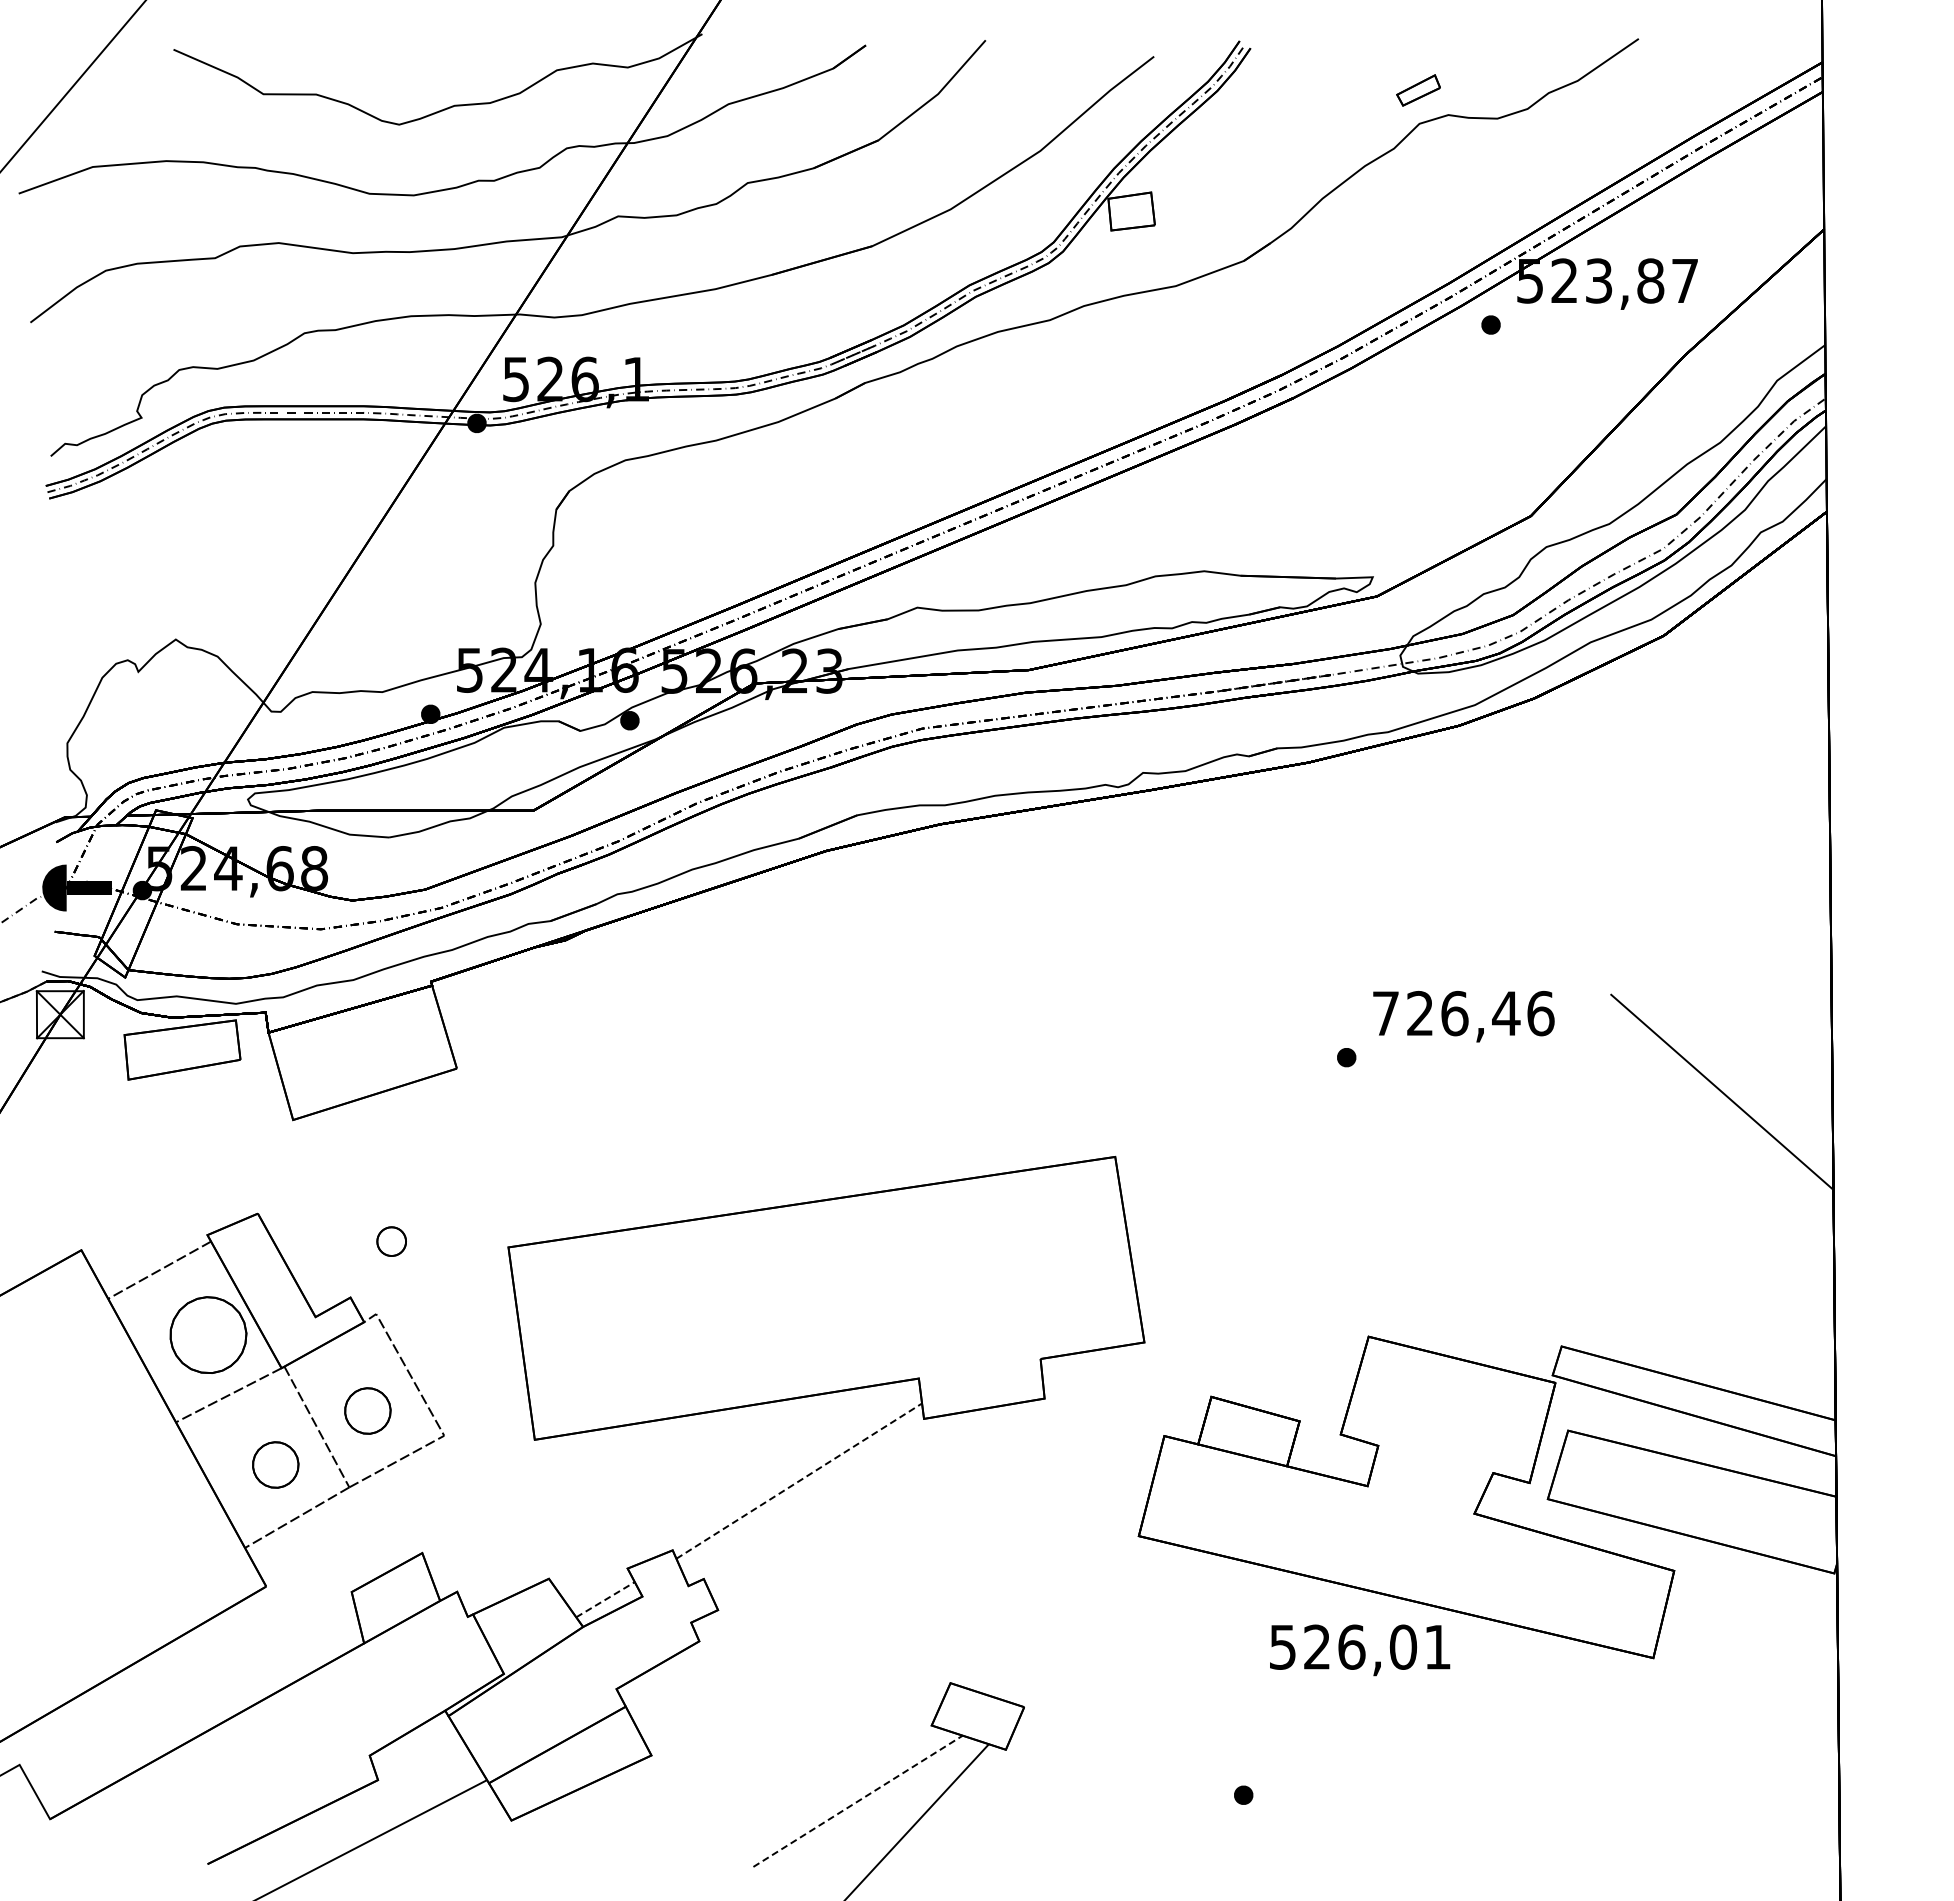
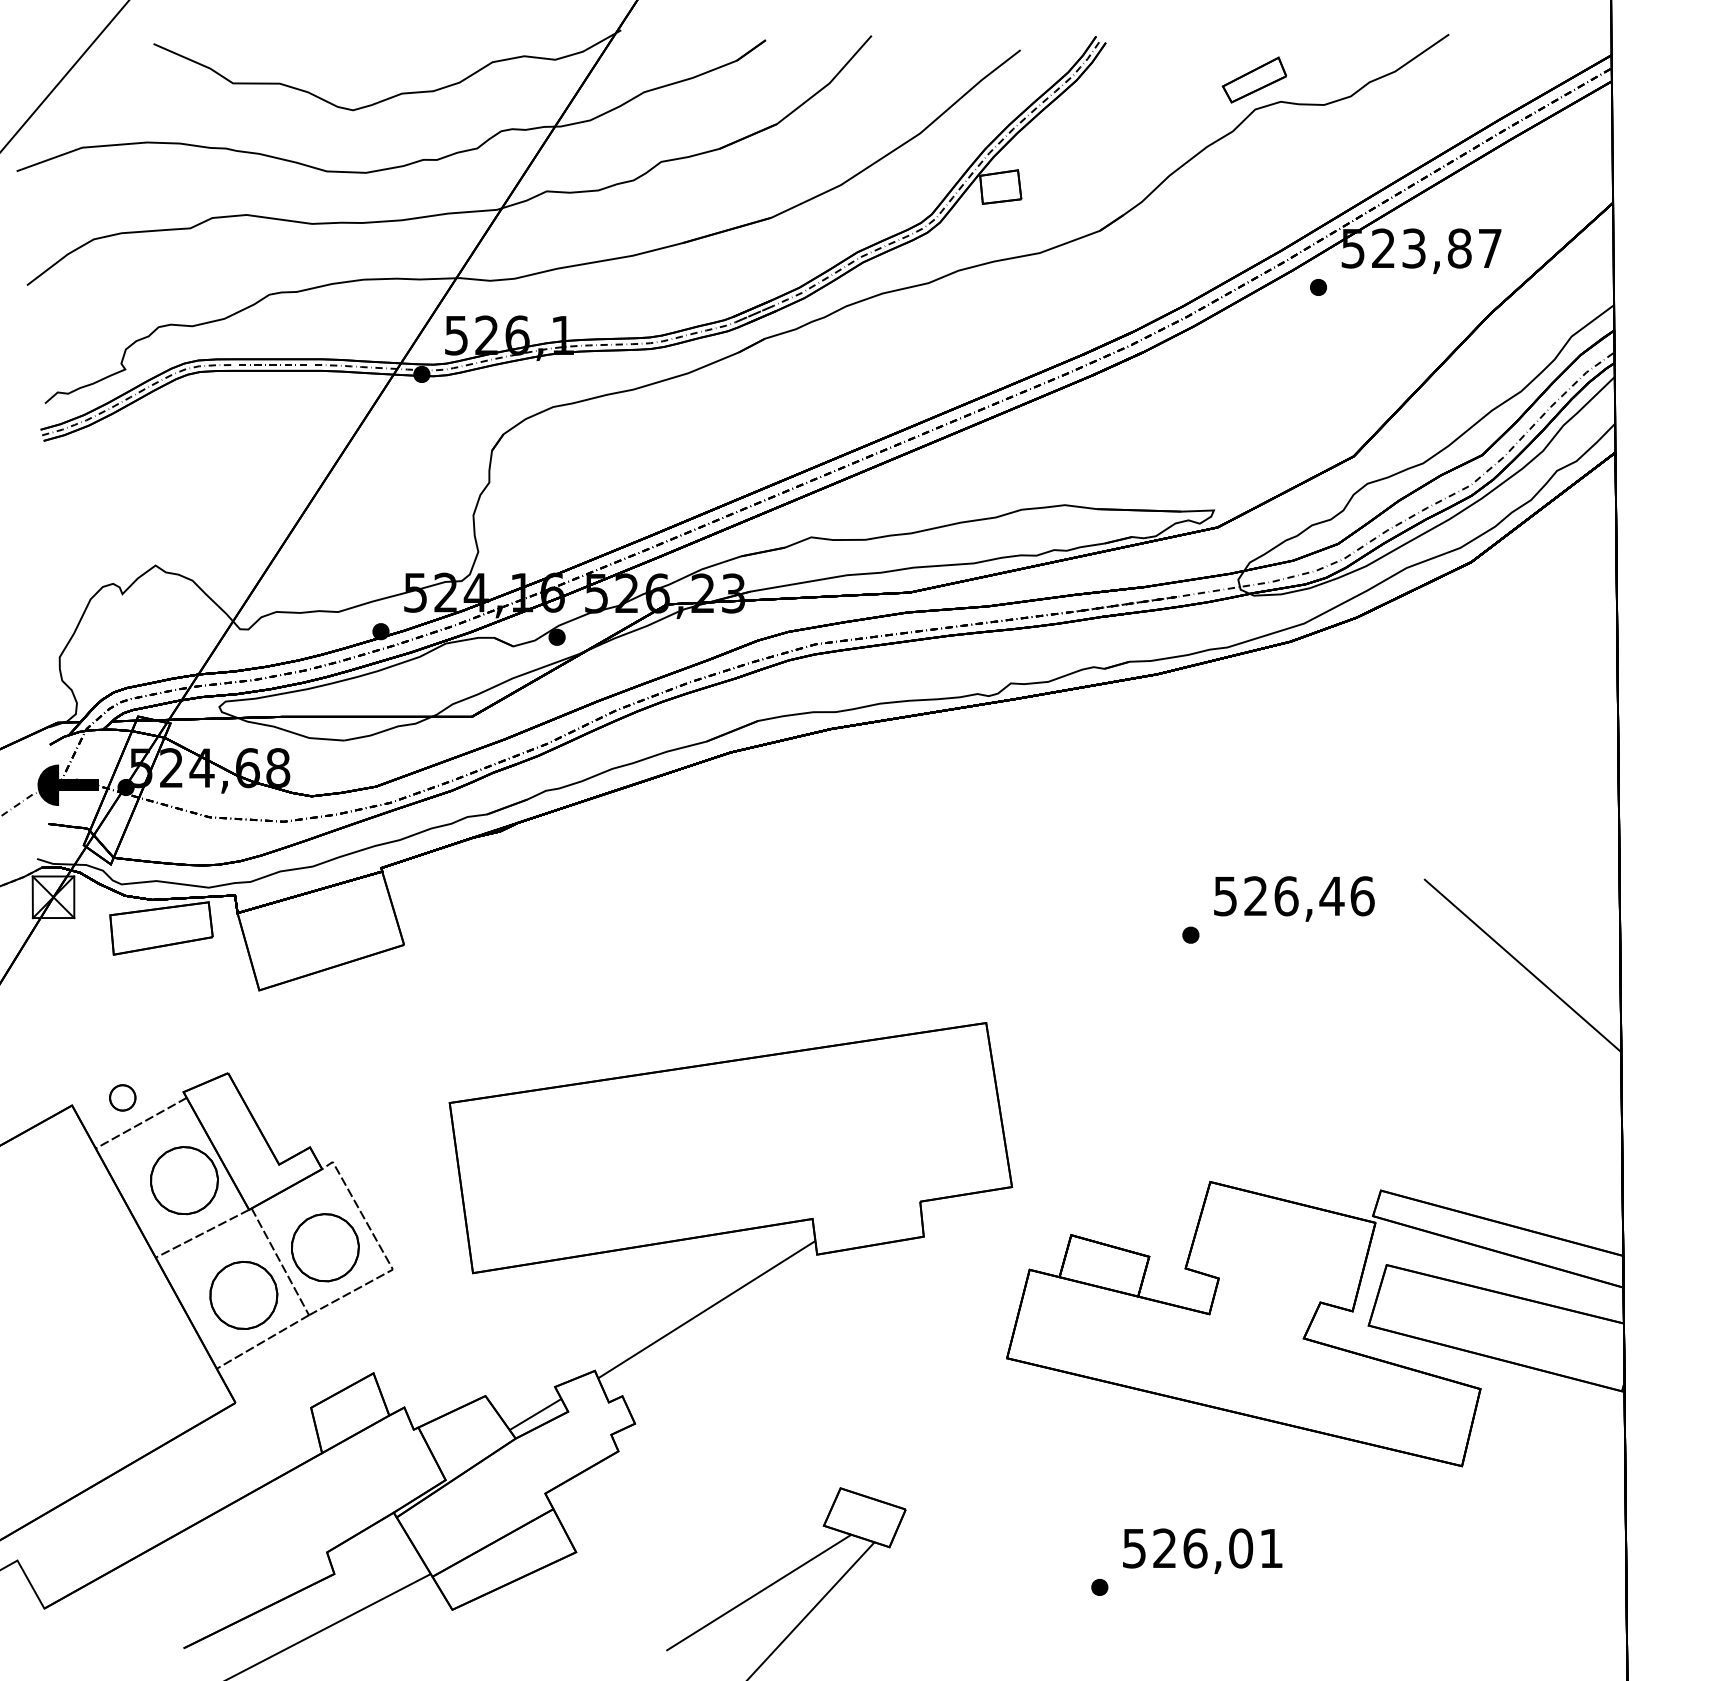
part: (1418, 90) -> (1254, 80), size x1.67
text: (1385, 1013) -> (1225, 896), 726,46 -> 526,46
part: (391, 1241) -> (122, 1097), moved
part: (367, 1410) -> (325, 1247), size x1.67
part: (275, 1464) -> (243, 1294), size x1.67
line: (799, 1480) -> (707, 1309), dashed -> solid
line: (605, 1599) -> (535, 1414), dashed -> solid
text: (1360, 1650) -> (1203, 1551), moved
line: (858, 1801) -> (759, 1592), dashed -> solid

